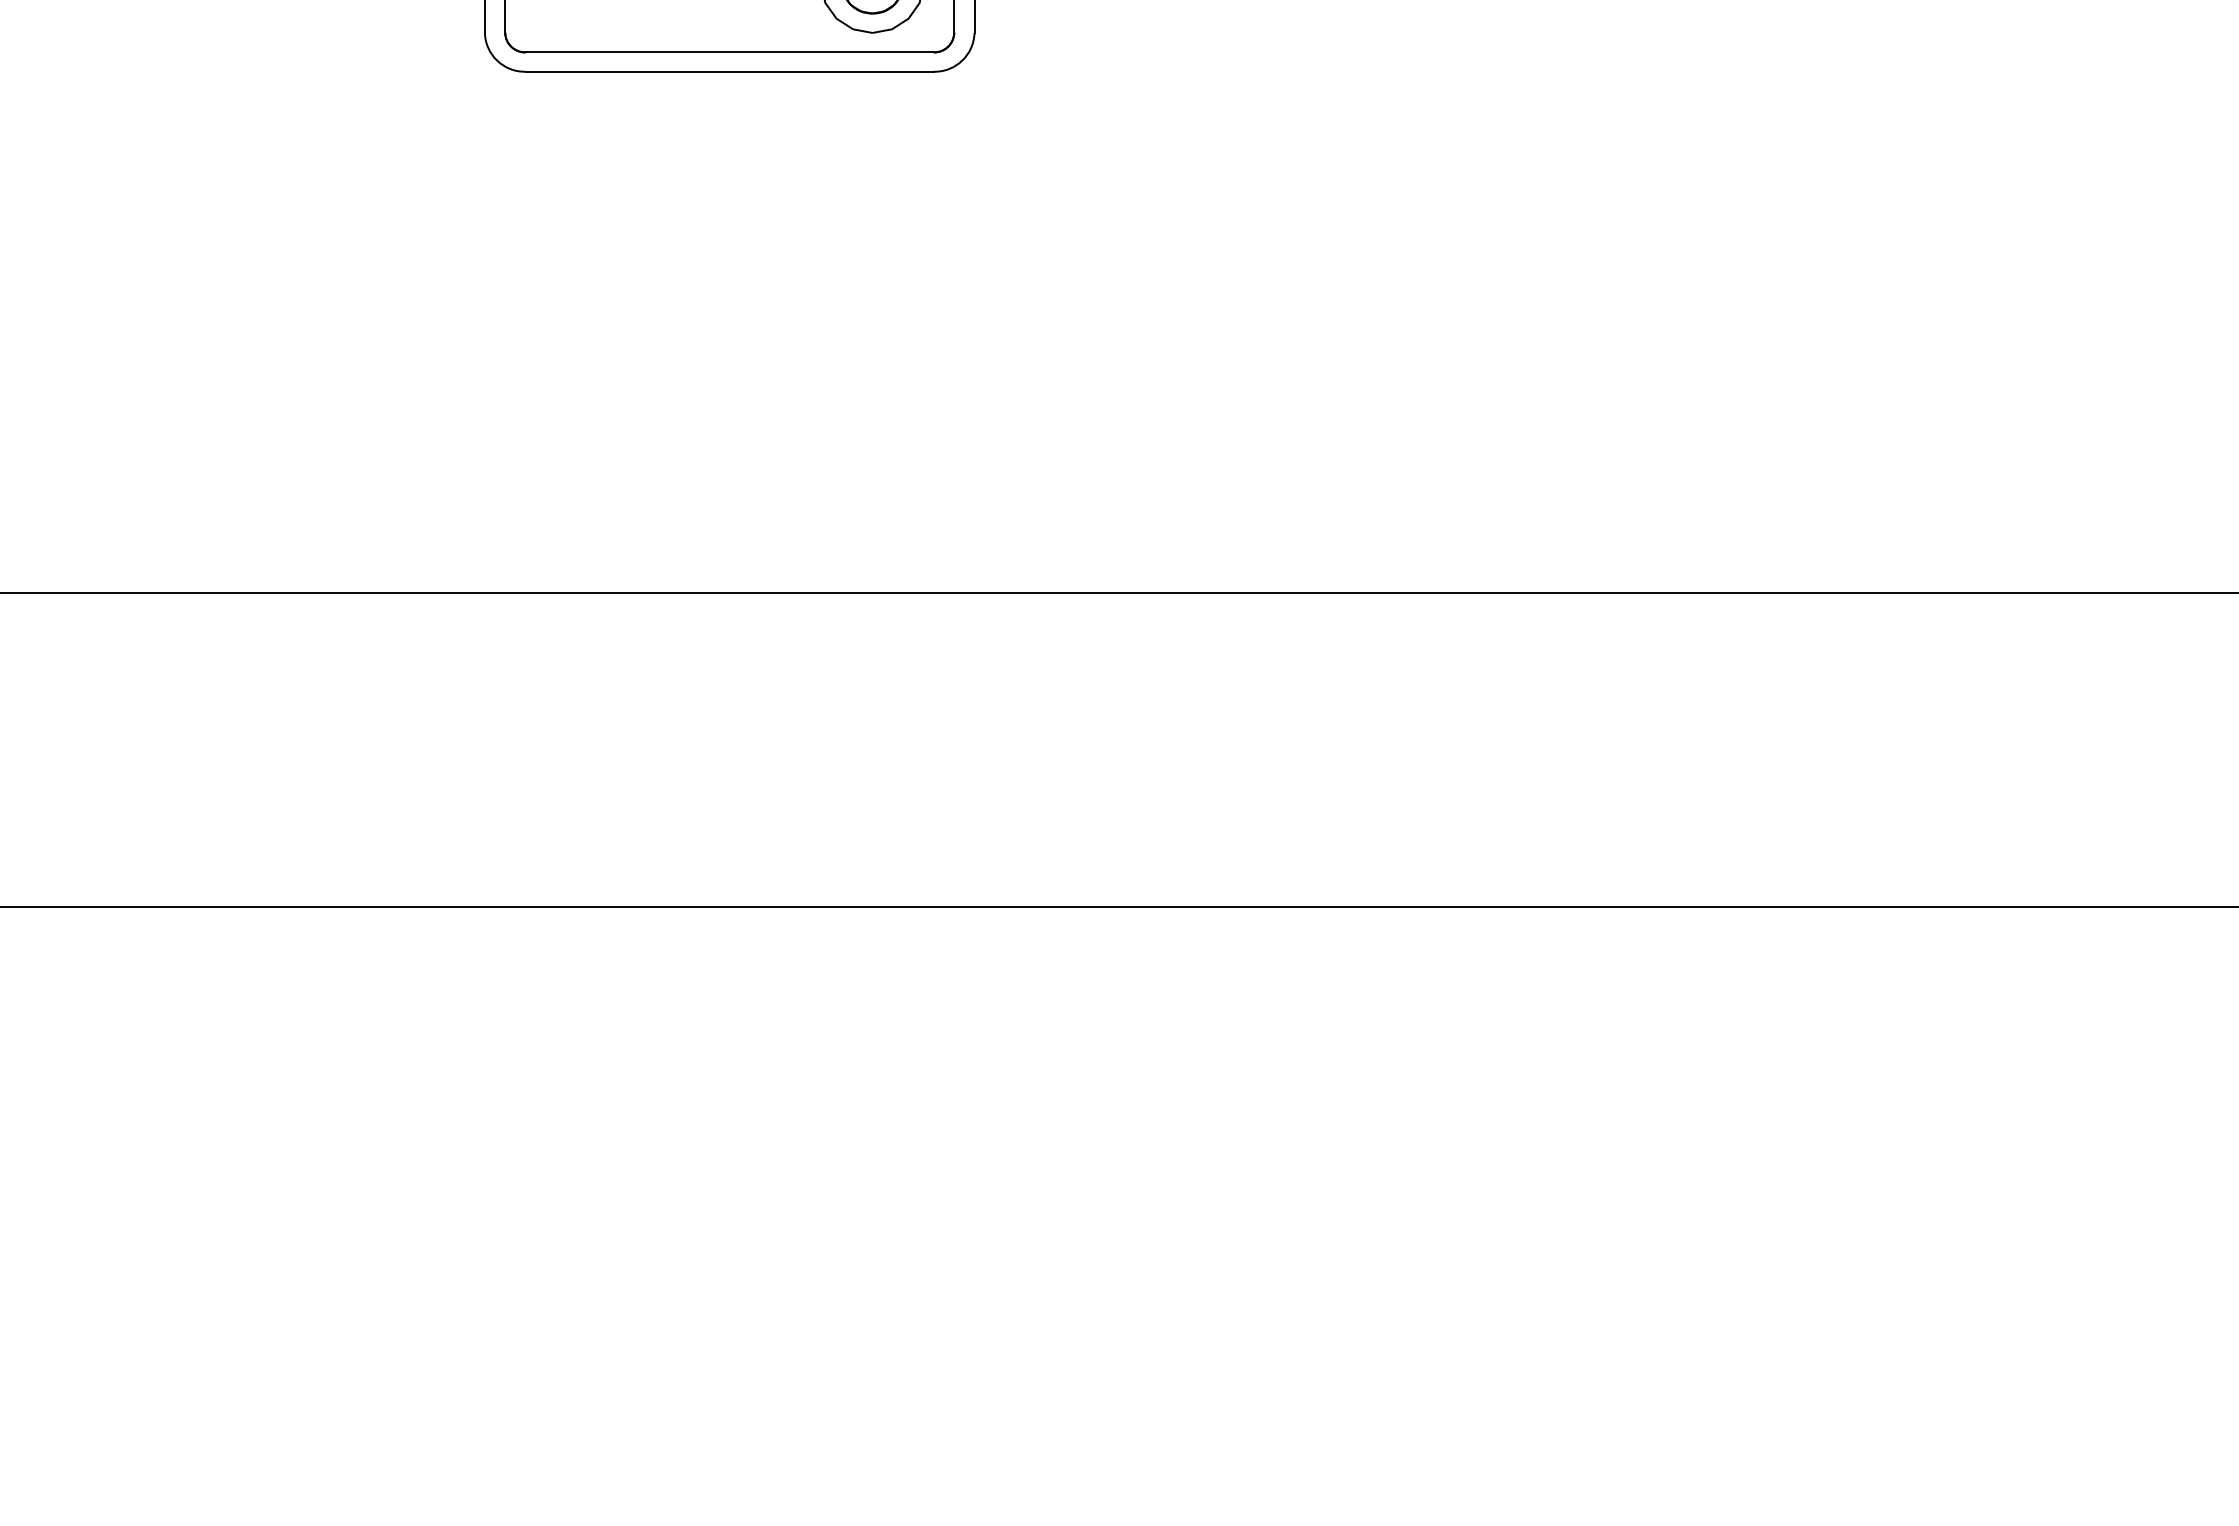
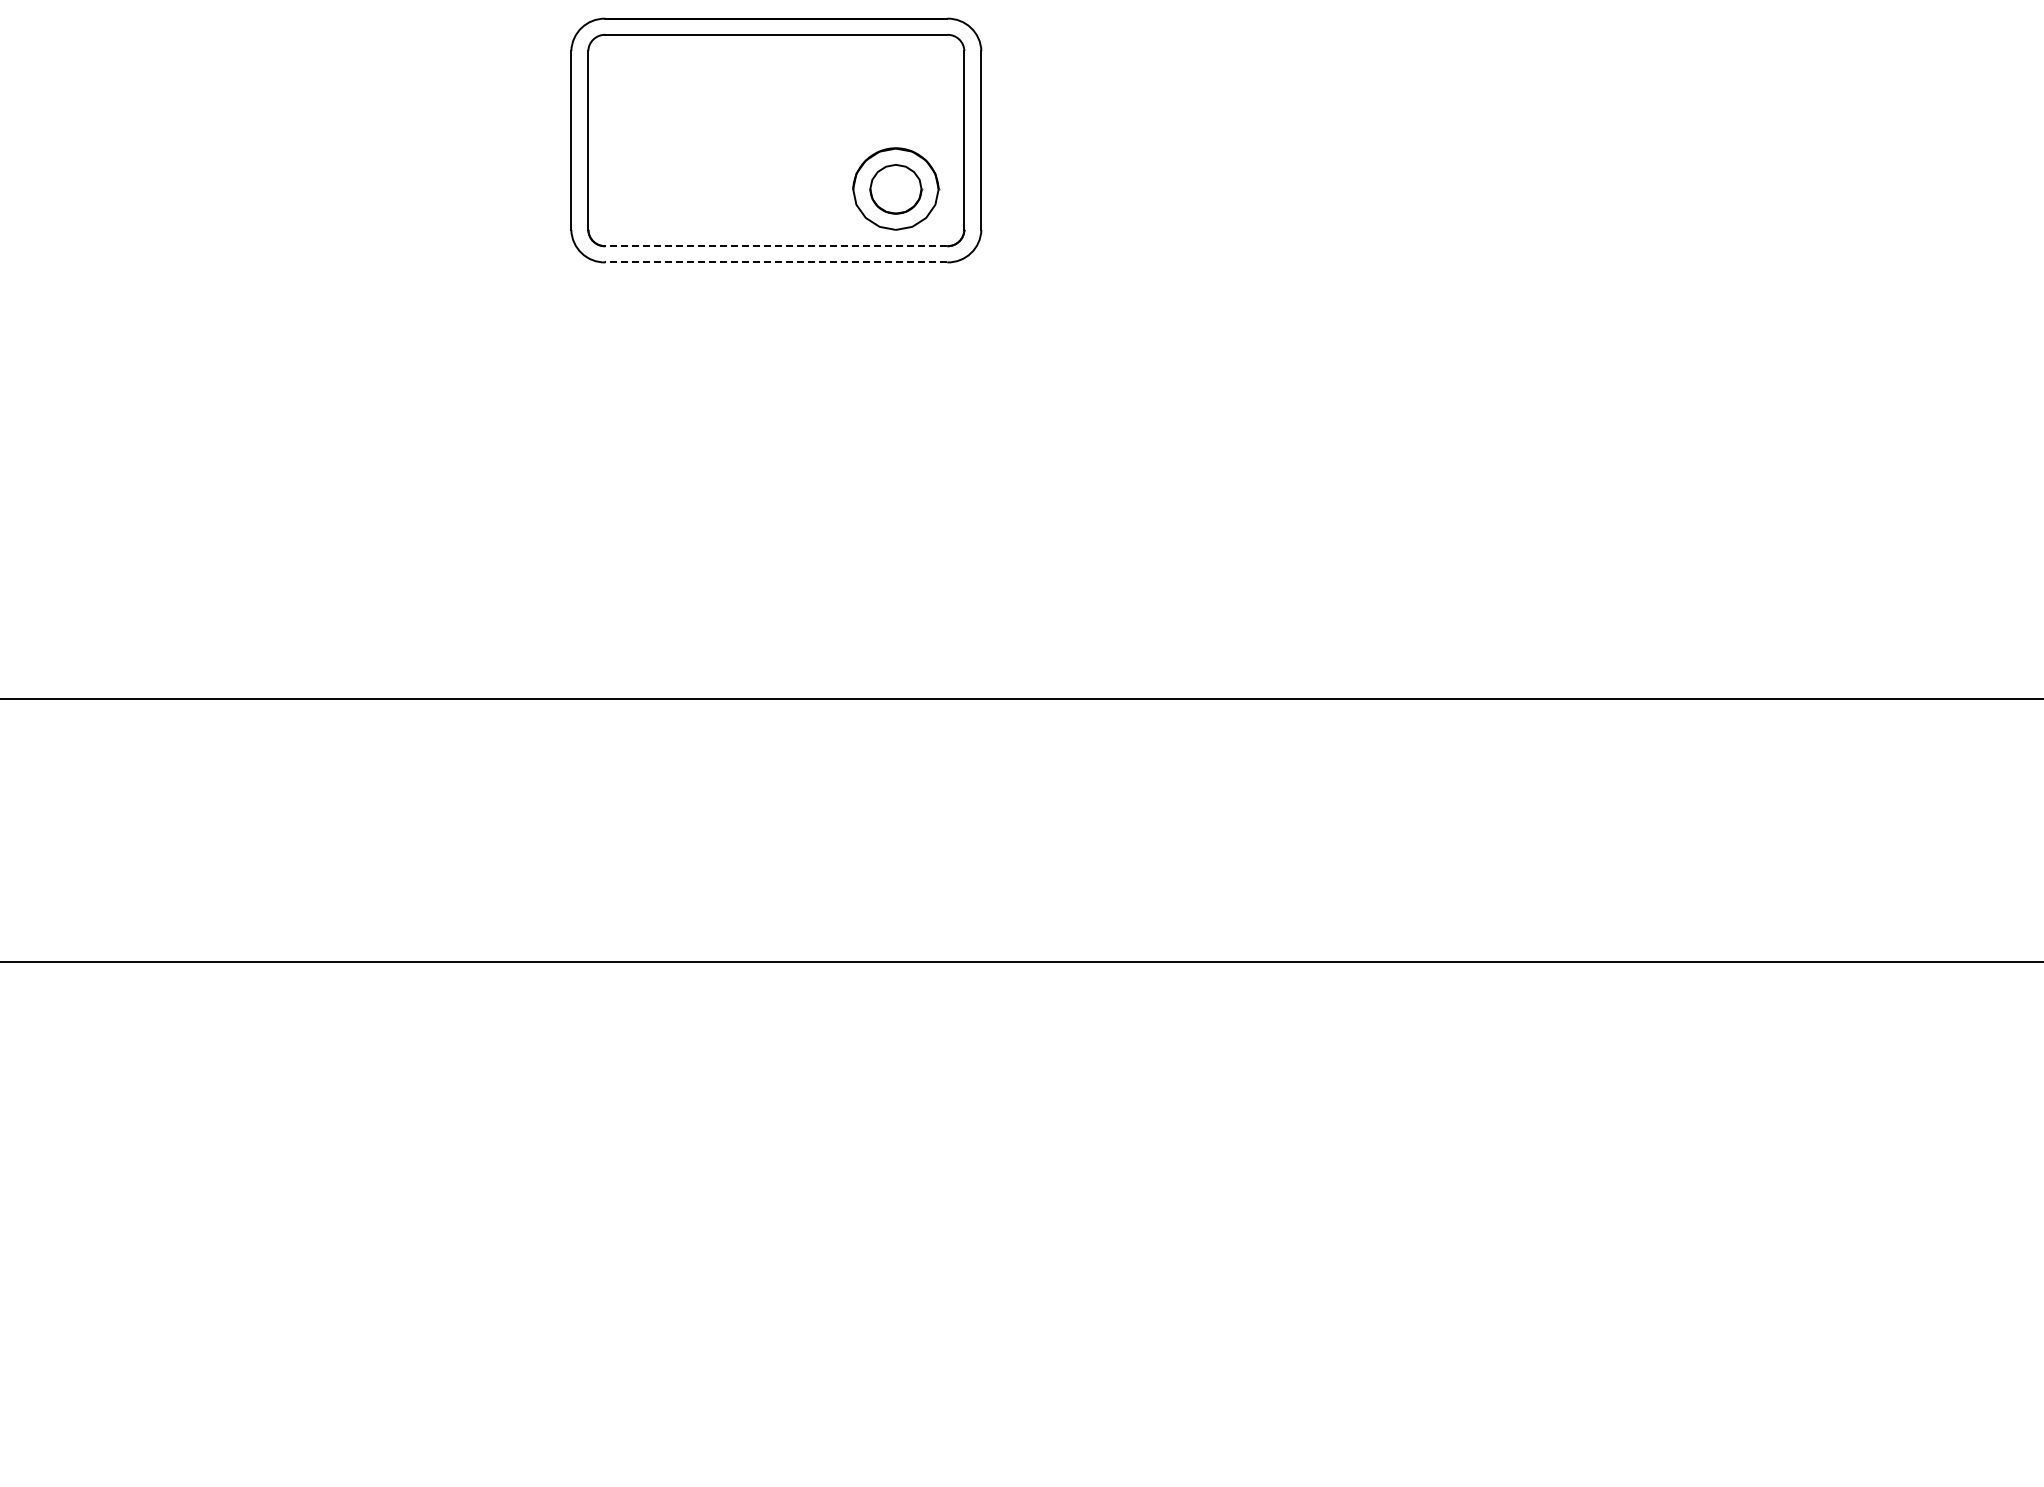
line: (729, 52) -> (776, 246), solid -> dashed
line: (729, 71) -> (776, 262), solid -> dashed

